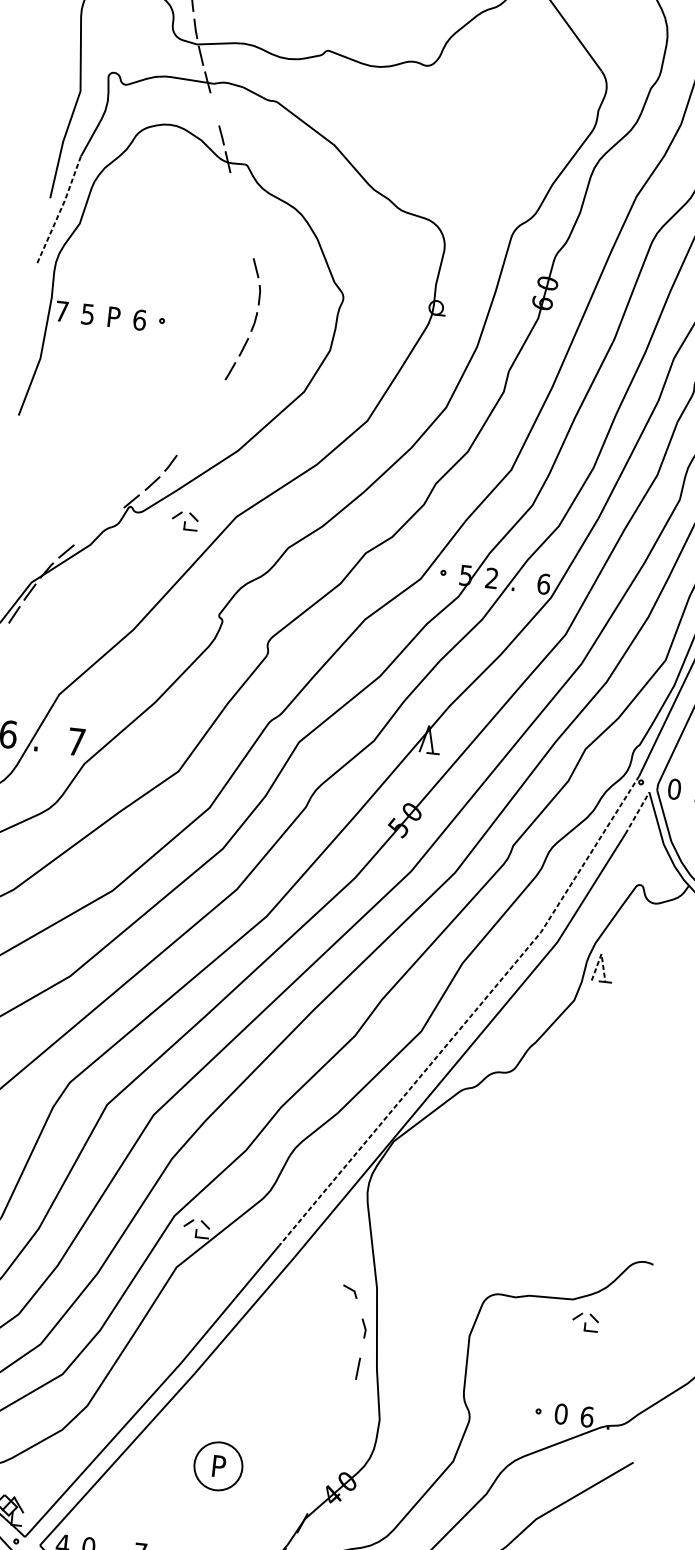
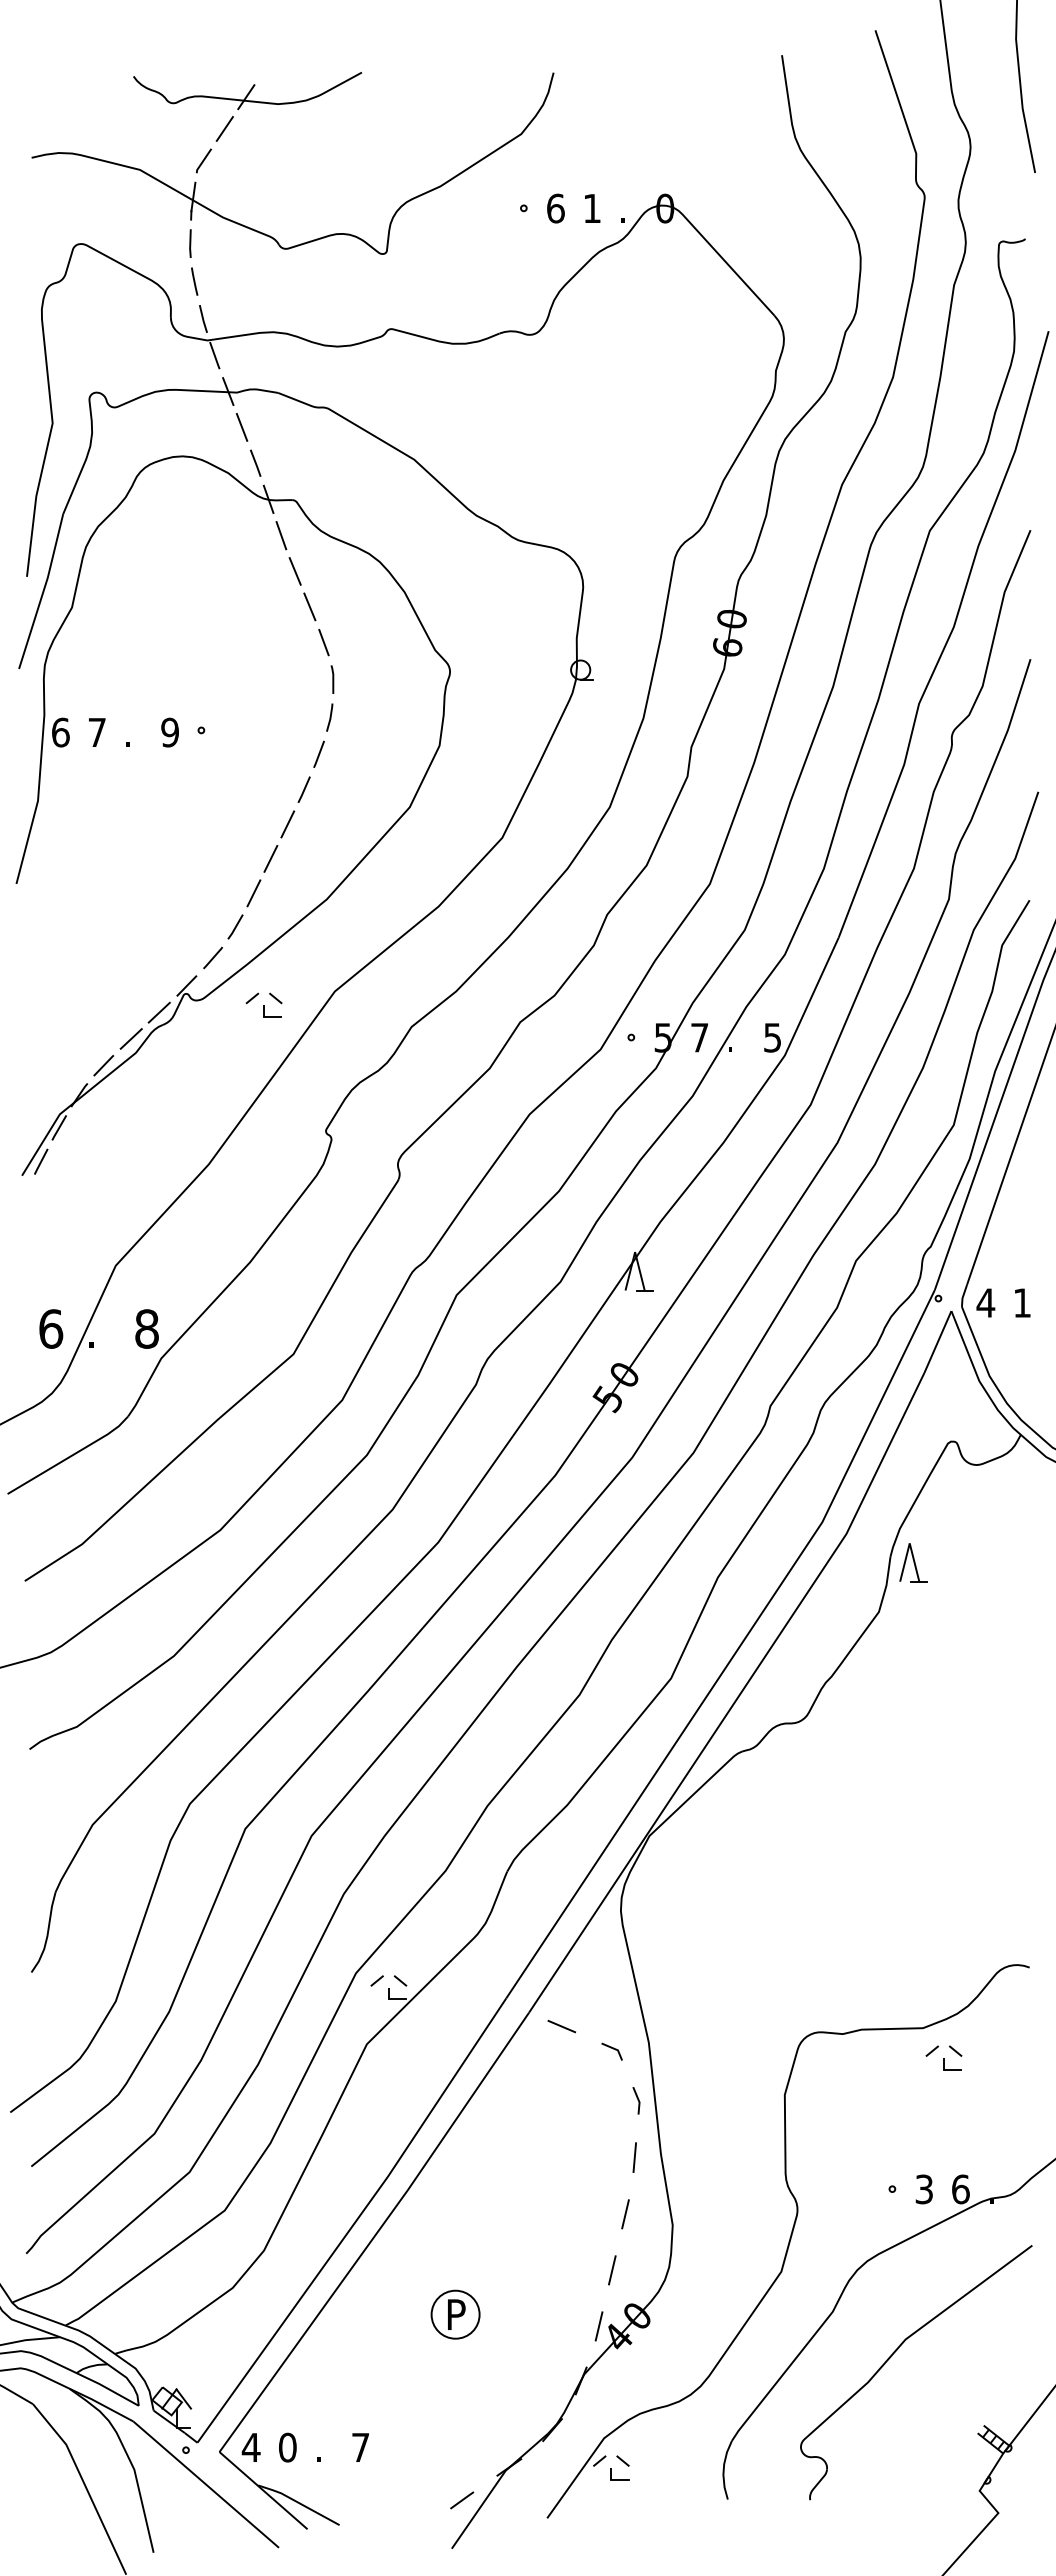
line: (214, 108) -> (241, 426), added
line: (234, 188) -> (281, 535), added
line: (60, 209) -> (43, 590), dashed -> solid
line: (240, 215) -> (294, 571), added
line: (248, 241) -> (309, 606), added
text: (61, 311) -> (60, 732), 7 -> 6
text: (87, 314) -> (96, 732), 5 -> 7
text: (114, 317) -> (134, 732), P -> .
text: (140, 320) -> (170, 732), 6 -> 9
line: (215, 394) -> (287, 824), added
line: (201, 417) -> (270, 858), added
line: (186, 440) -> (253, 893), added
line: (109, 518) -> (158, 1012), added
line: (87, 534) -> (130, 1038), added
text: (491, 578) -> (699, 1037), 2 -> 7
text: (543, 583) -> (772, 1037), 6 -> 5
text: (76, 741) -> (146, 1328), 7 -> 8
text: (674, 788) -> (985, 1302), 0 -> 4
line: (637, 813) -> (937, 1342), dashed -> solid
line: (601, 954) -> (909, 1543), dashed -> solid
line: (469, 1017) -> (735, 1652), dashed -> solid
line: (316, 1269) -> (561, 2026), added
line: (346, 1408) -> (625, 2214), added
text: (561, 1414) -> (924, 2189), 0 -> 3
line: (333, 1447) -> (612, 2270), added
circle: (218, 1466) -> (455, 2314), size x0.71
line: (319, 1485) -> (598, 2326), added

